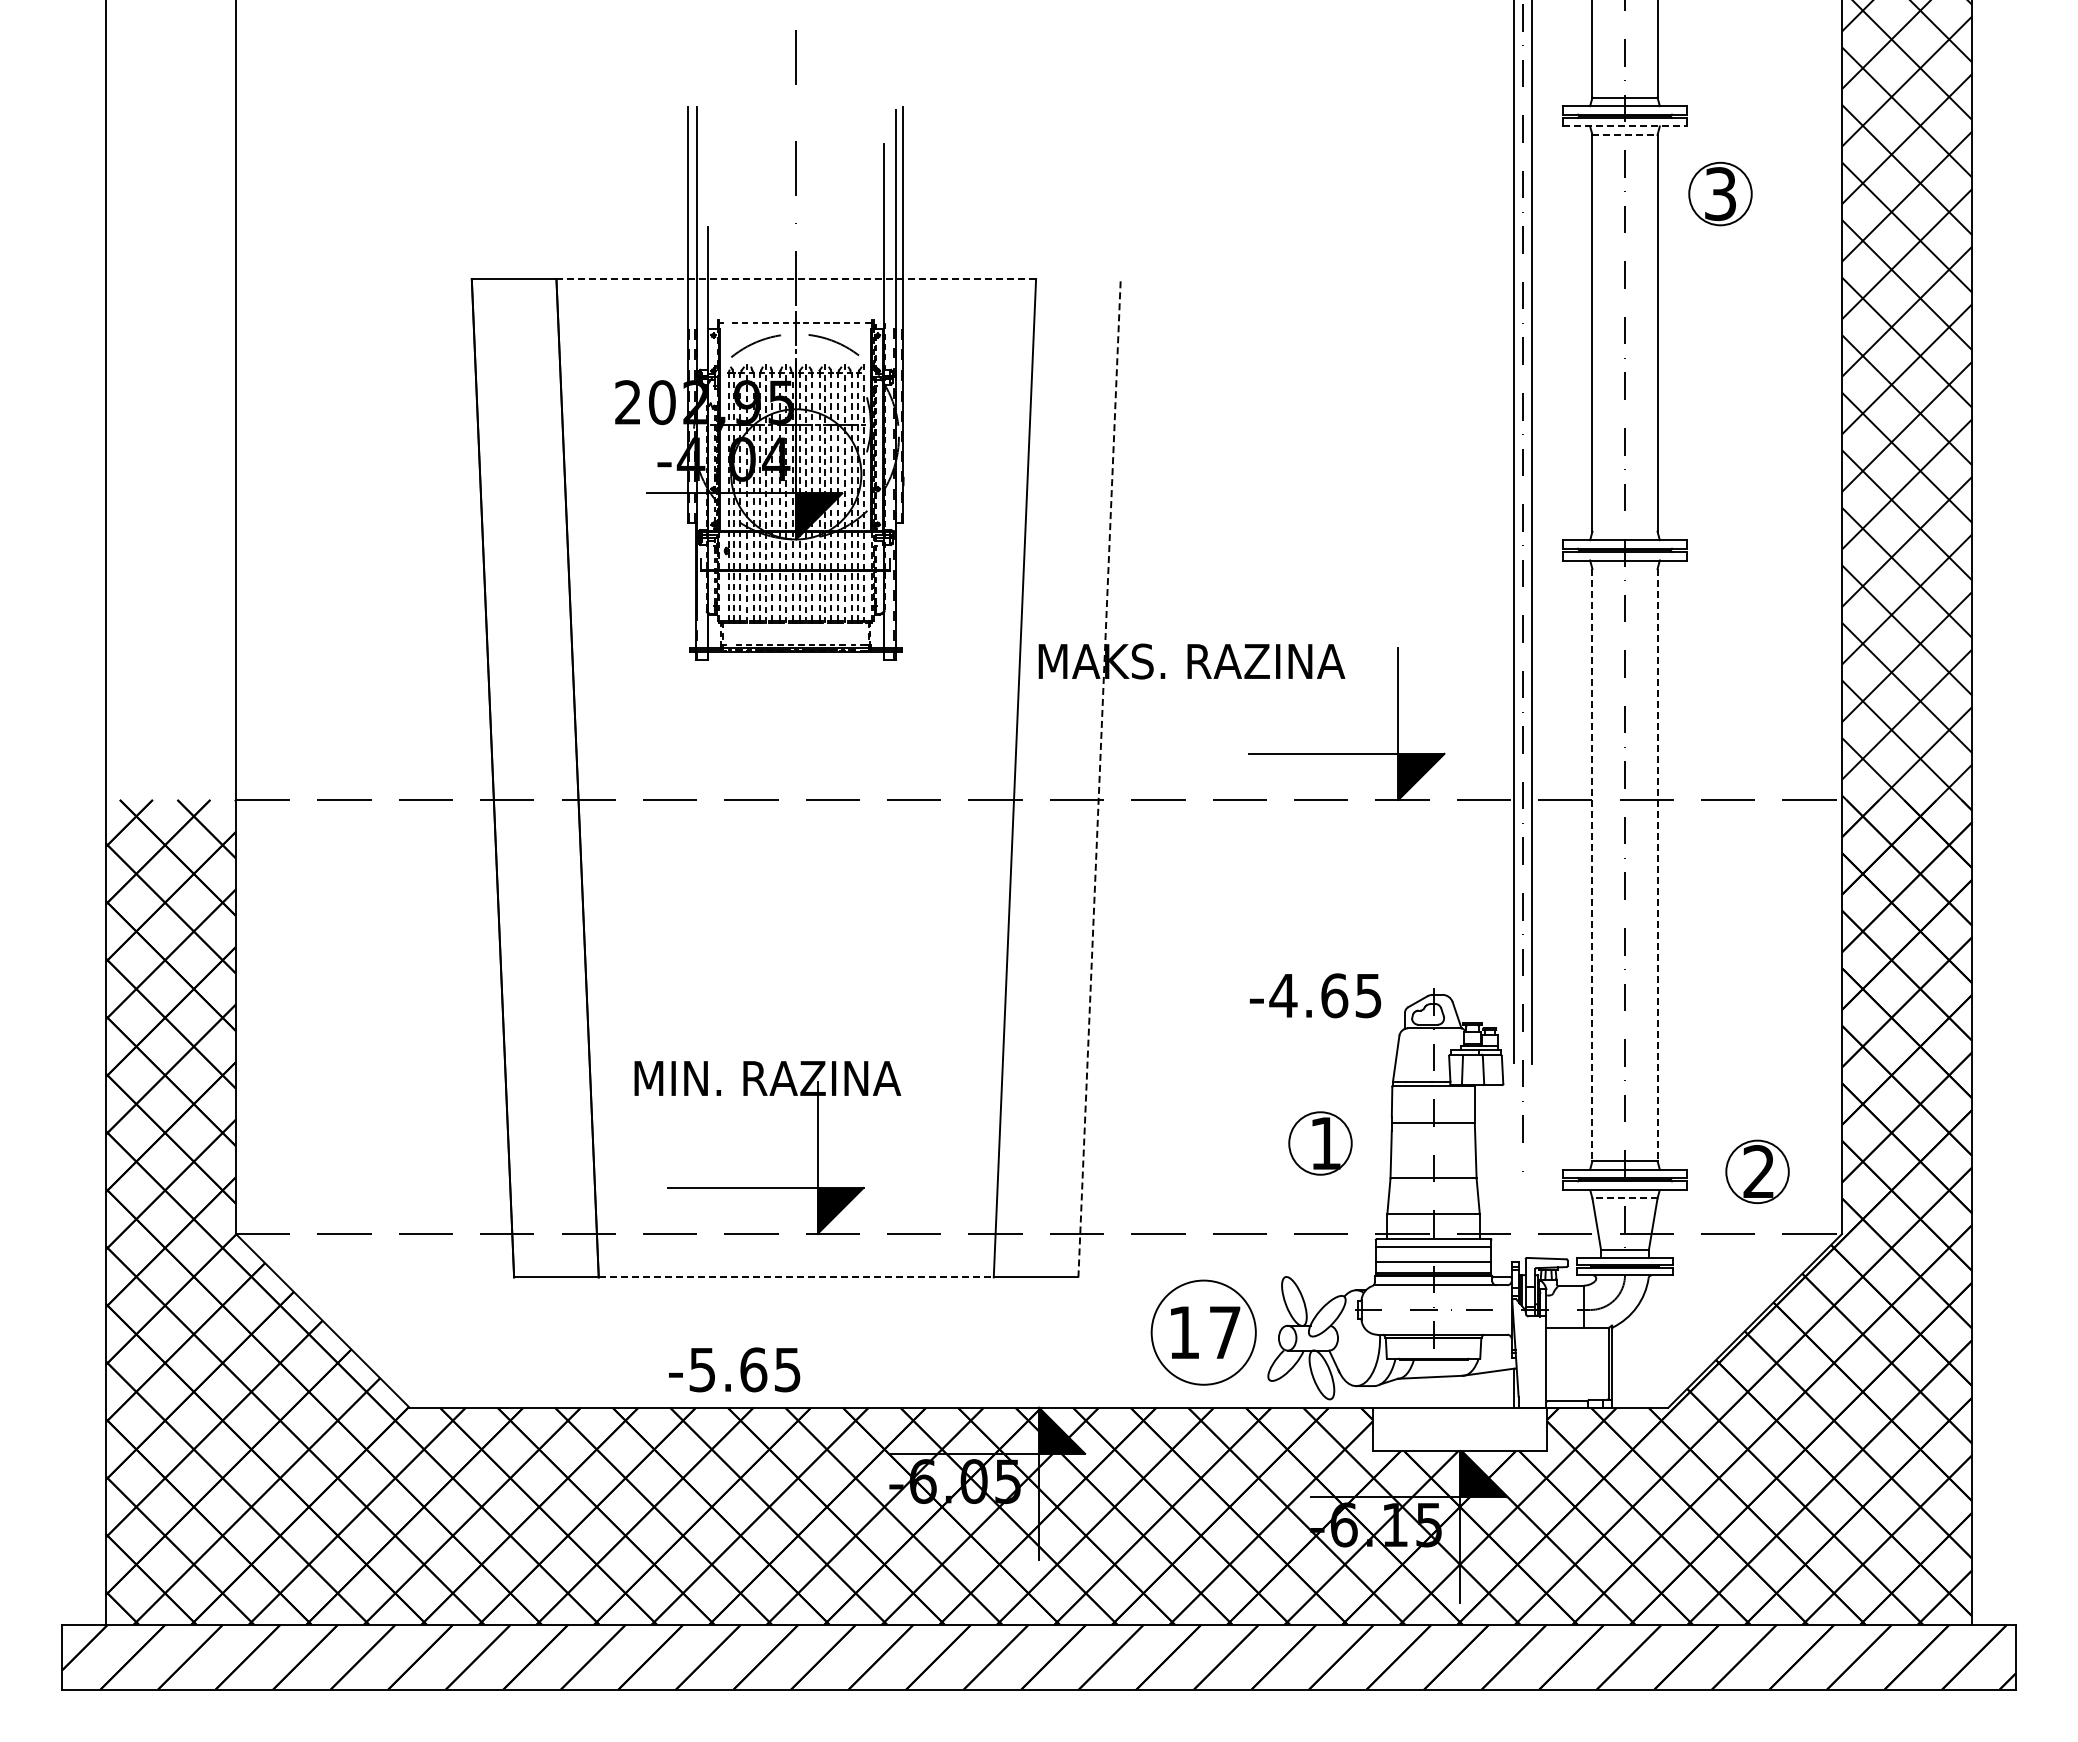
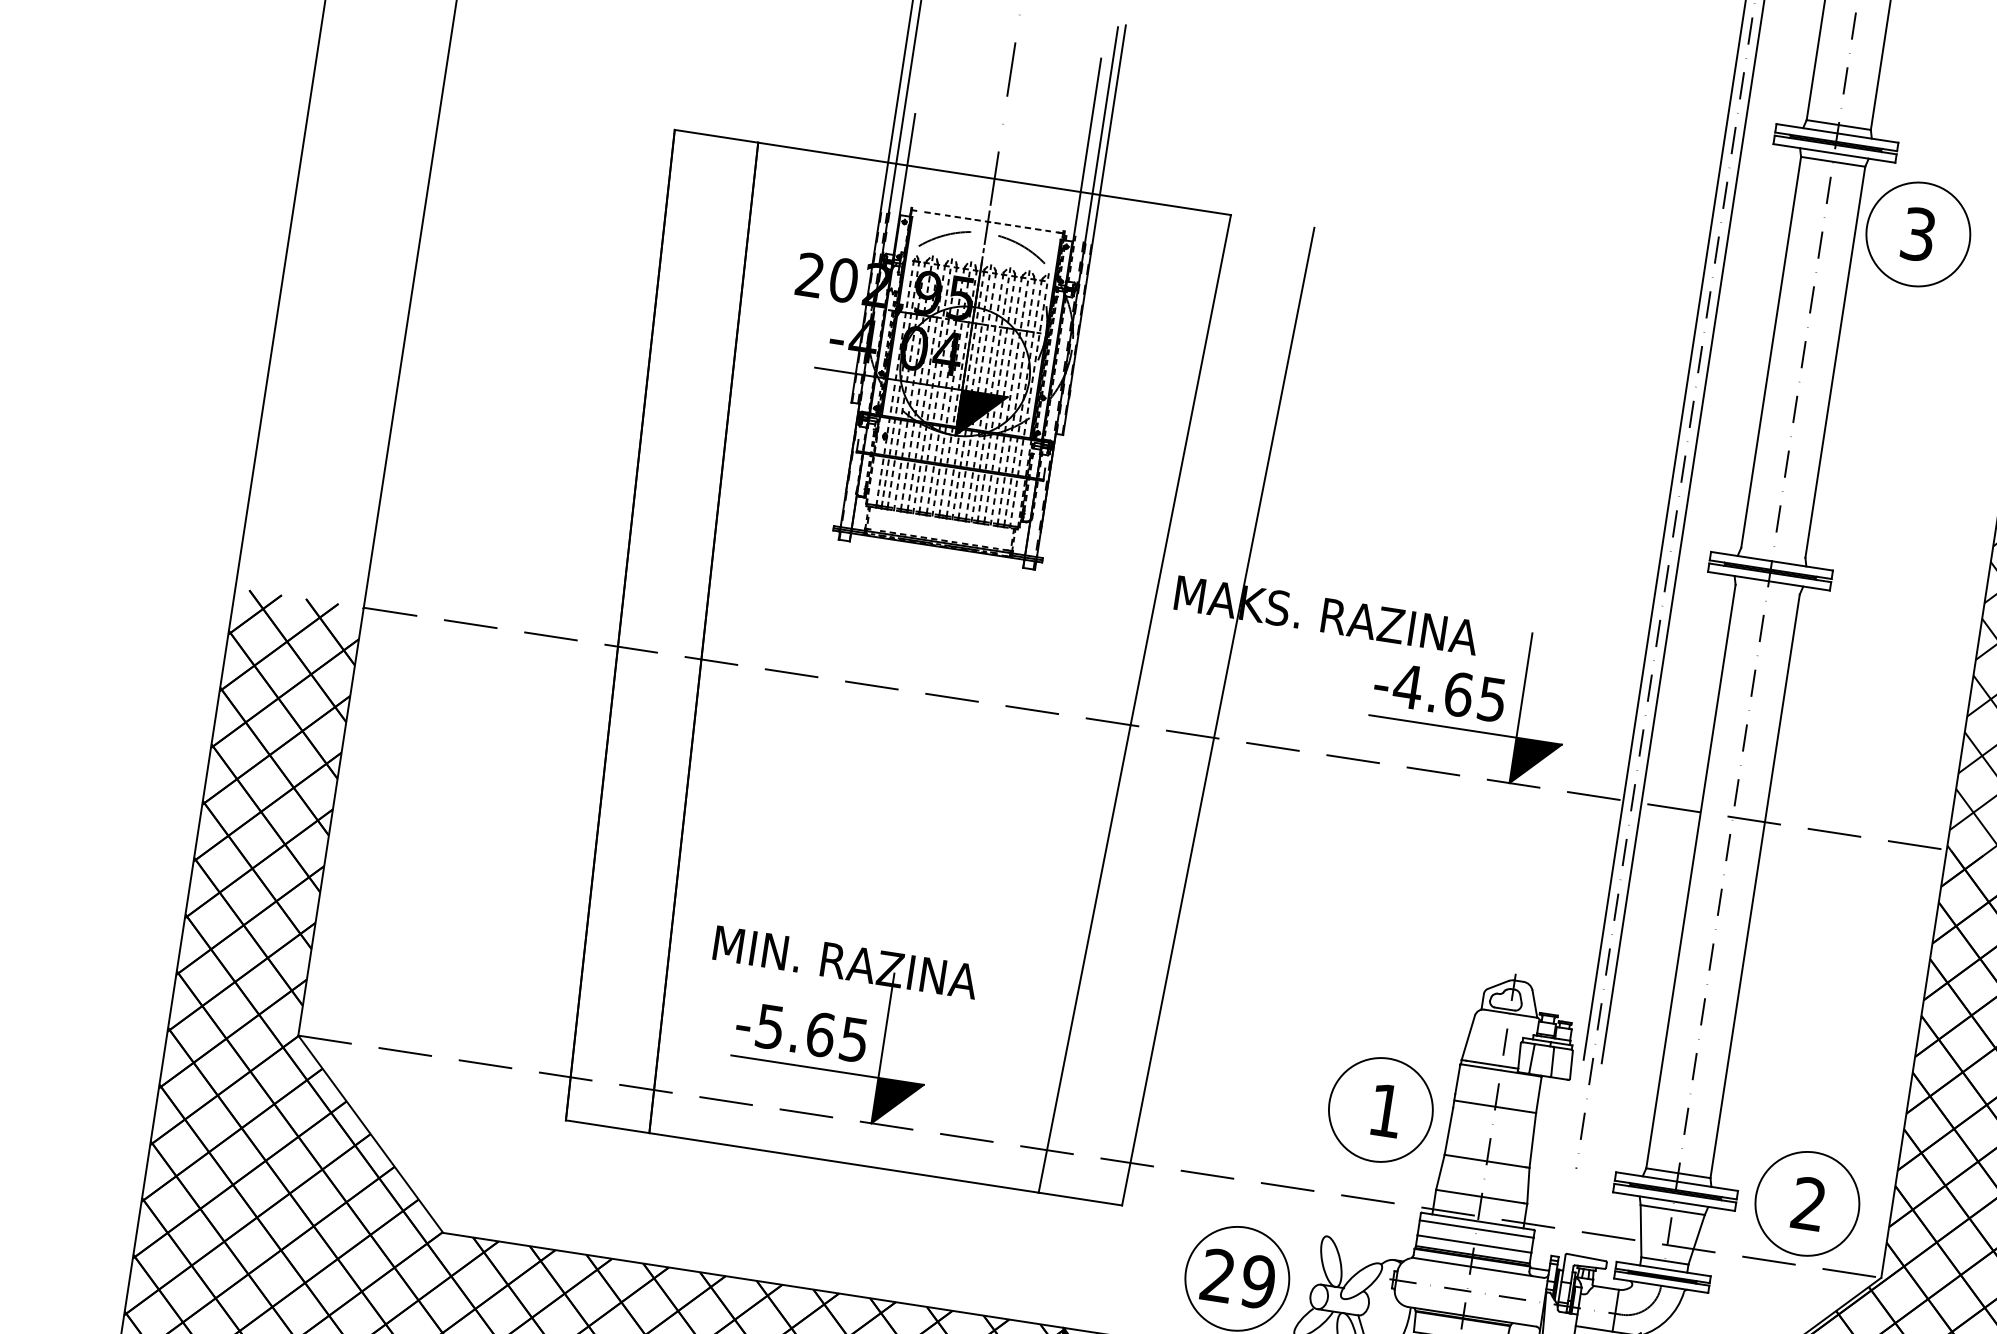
line: (1624, 126) -> (1833, 153), dashed -> solid
line: (1625, 134) -> (1833, 161), dashed -> solid
circle: (1720, 193) -> (1918, 233), size x1.67
line: (796, 279) -> (994, 179), dashed -> solid
line: (1099, 778) -> (1218, 716), dashed -> solid
line: (1592, 865) -> (1690, 876), dashed -> solid
line: (1657, 865) -> (1754, 886), dashed -> solid
text: (1315, 995) -> (1439, 691), moved
circle: (1320, 1143) -> (1380, 1109), size x1.67
circle: (1757, 1171) -> (1807, 1203), size x1.67
line: (1625, 1198) -> (1673, 1210), dashed -> solid
line: (796, 1277) -> (844, 1163), dashed -> solid
text: (1204, 1332) -> (1238, 1278), 17 -> 29
text: (734, 1369) -> (801, 1031), moved

